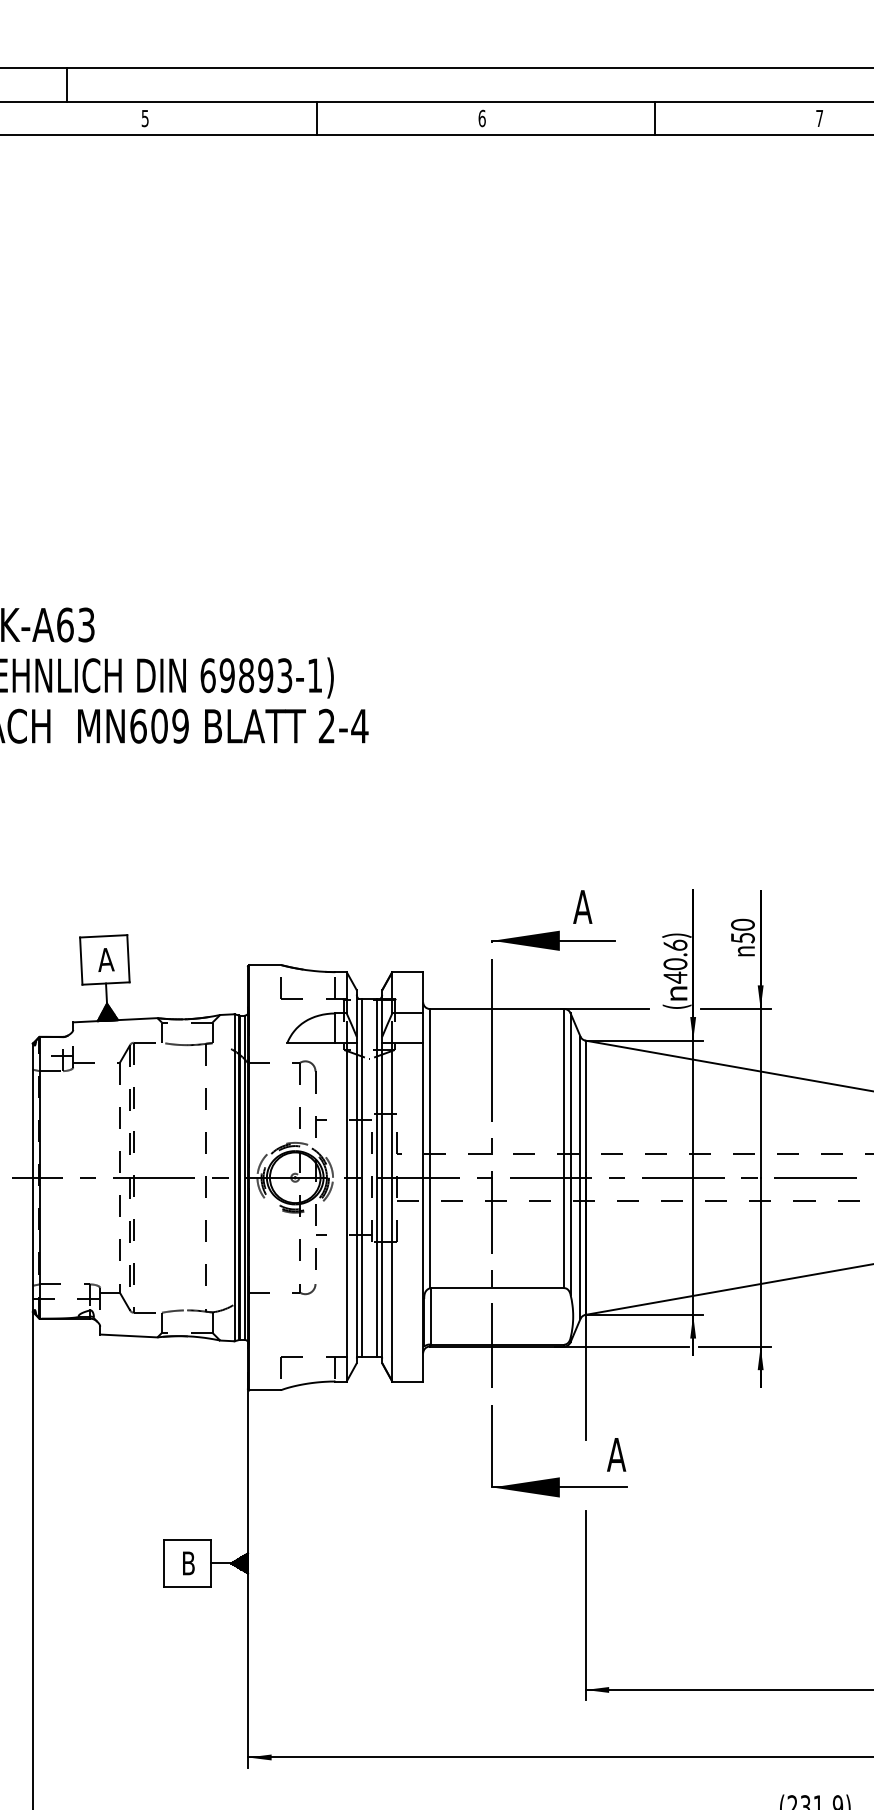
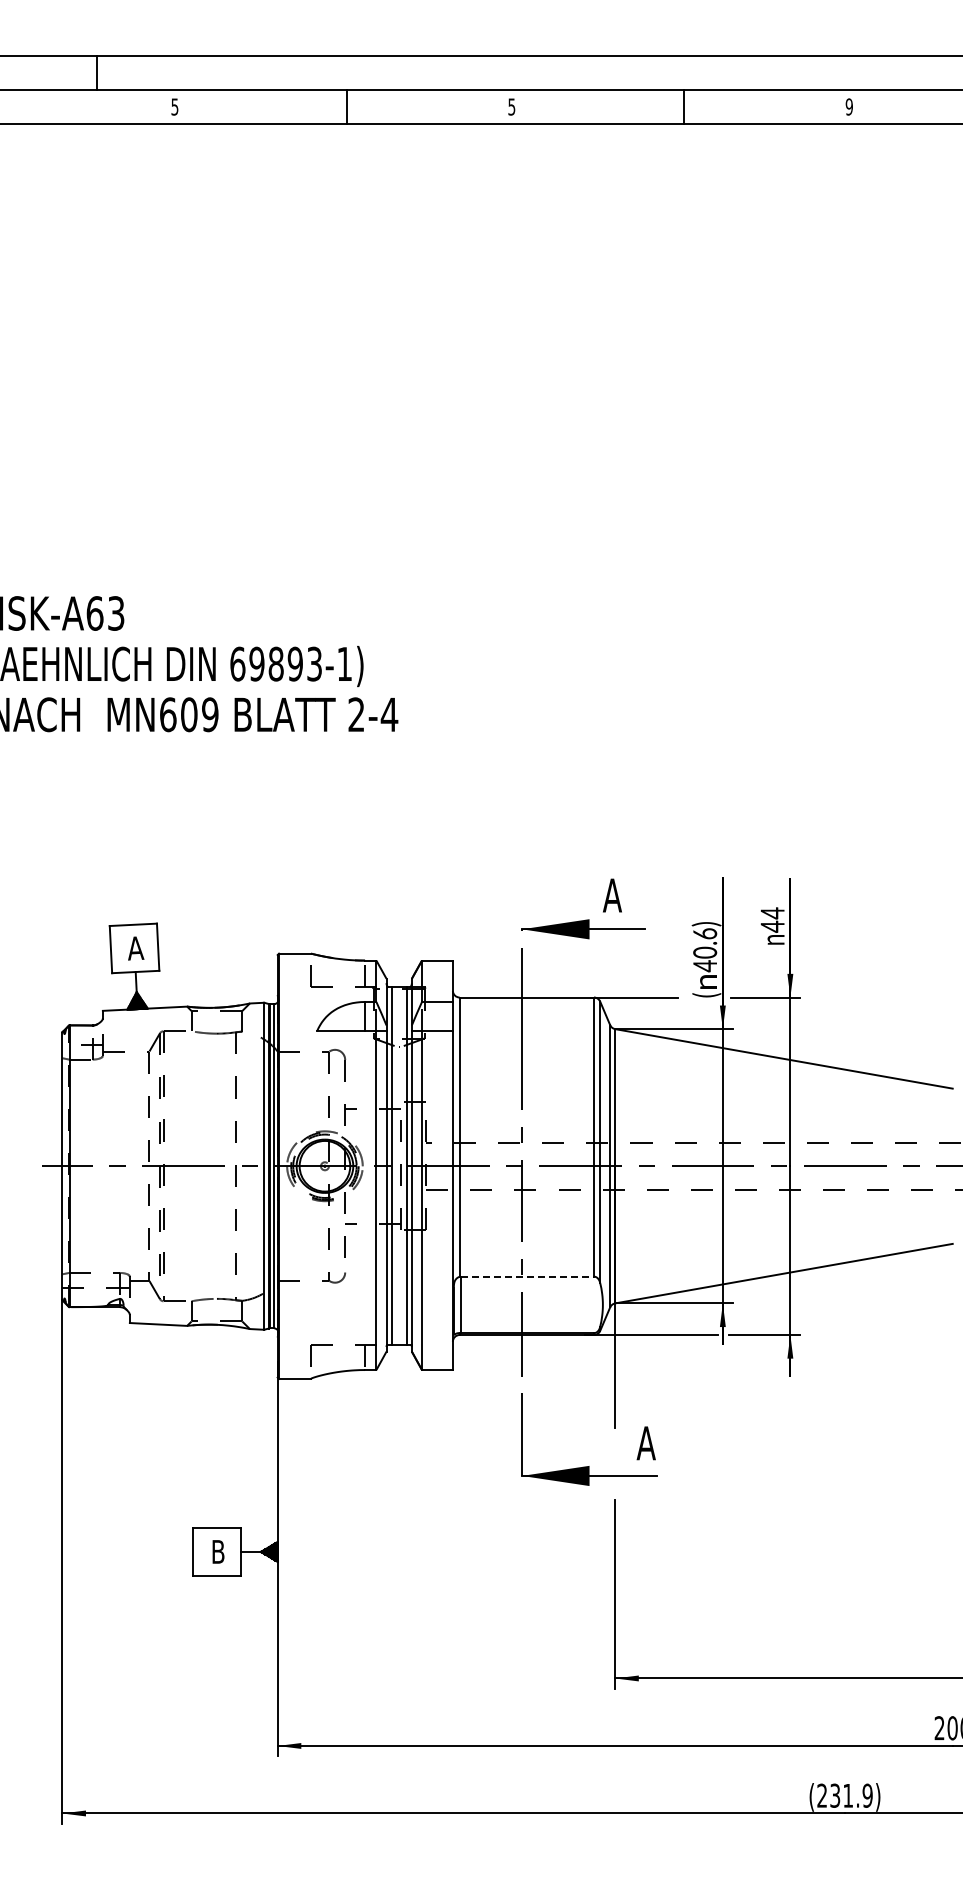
text: (481, 118) -> (511, 106), 6 -> 5
text: (818, 118) -> (848, 106), 7 -> 9
text: (742, 931) -> (772, 919), 50 -> 44
line: (497, 1288) -> (527, 1276), solid -> dashed

